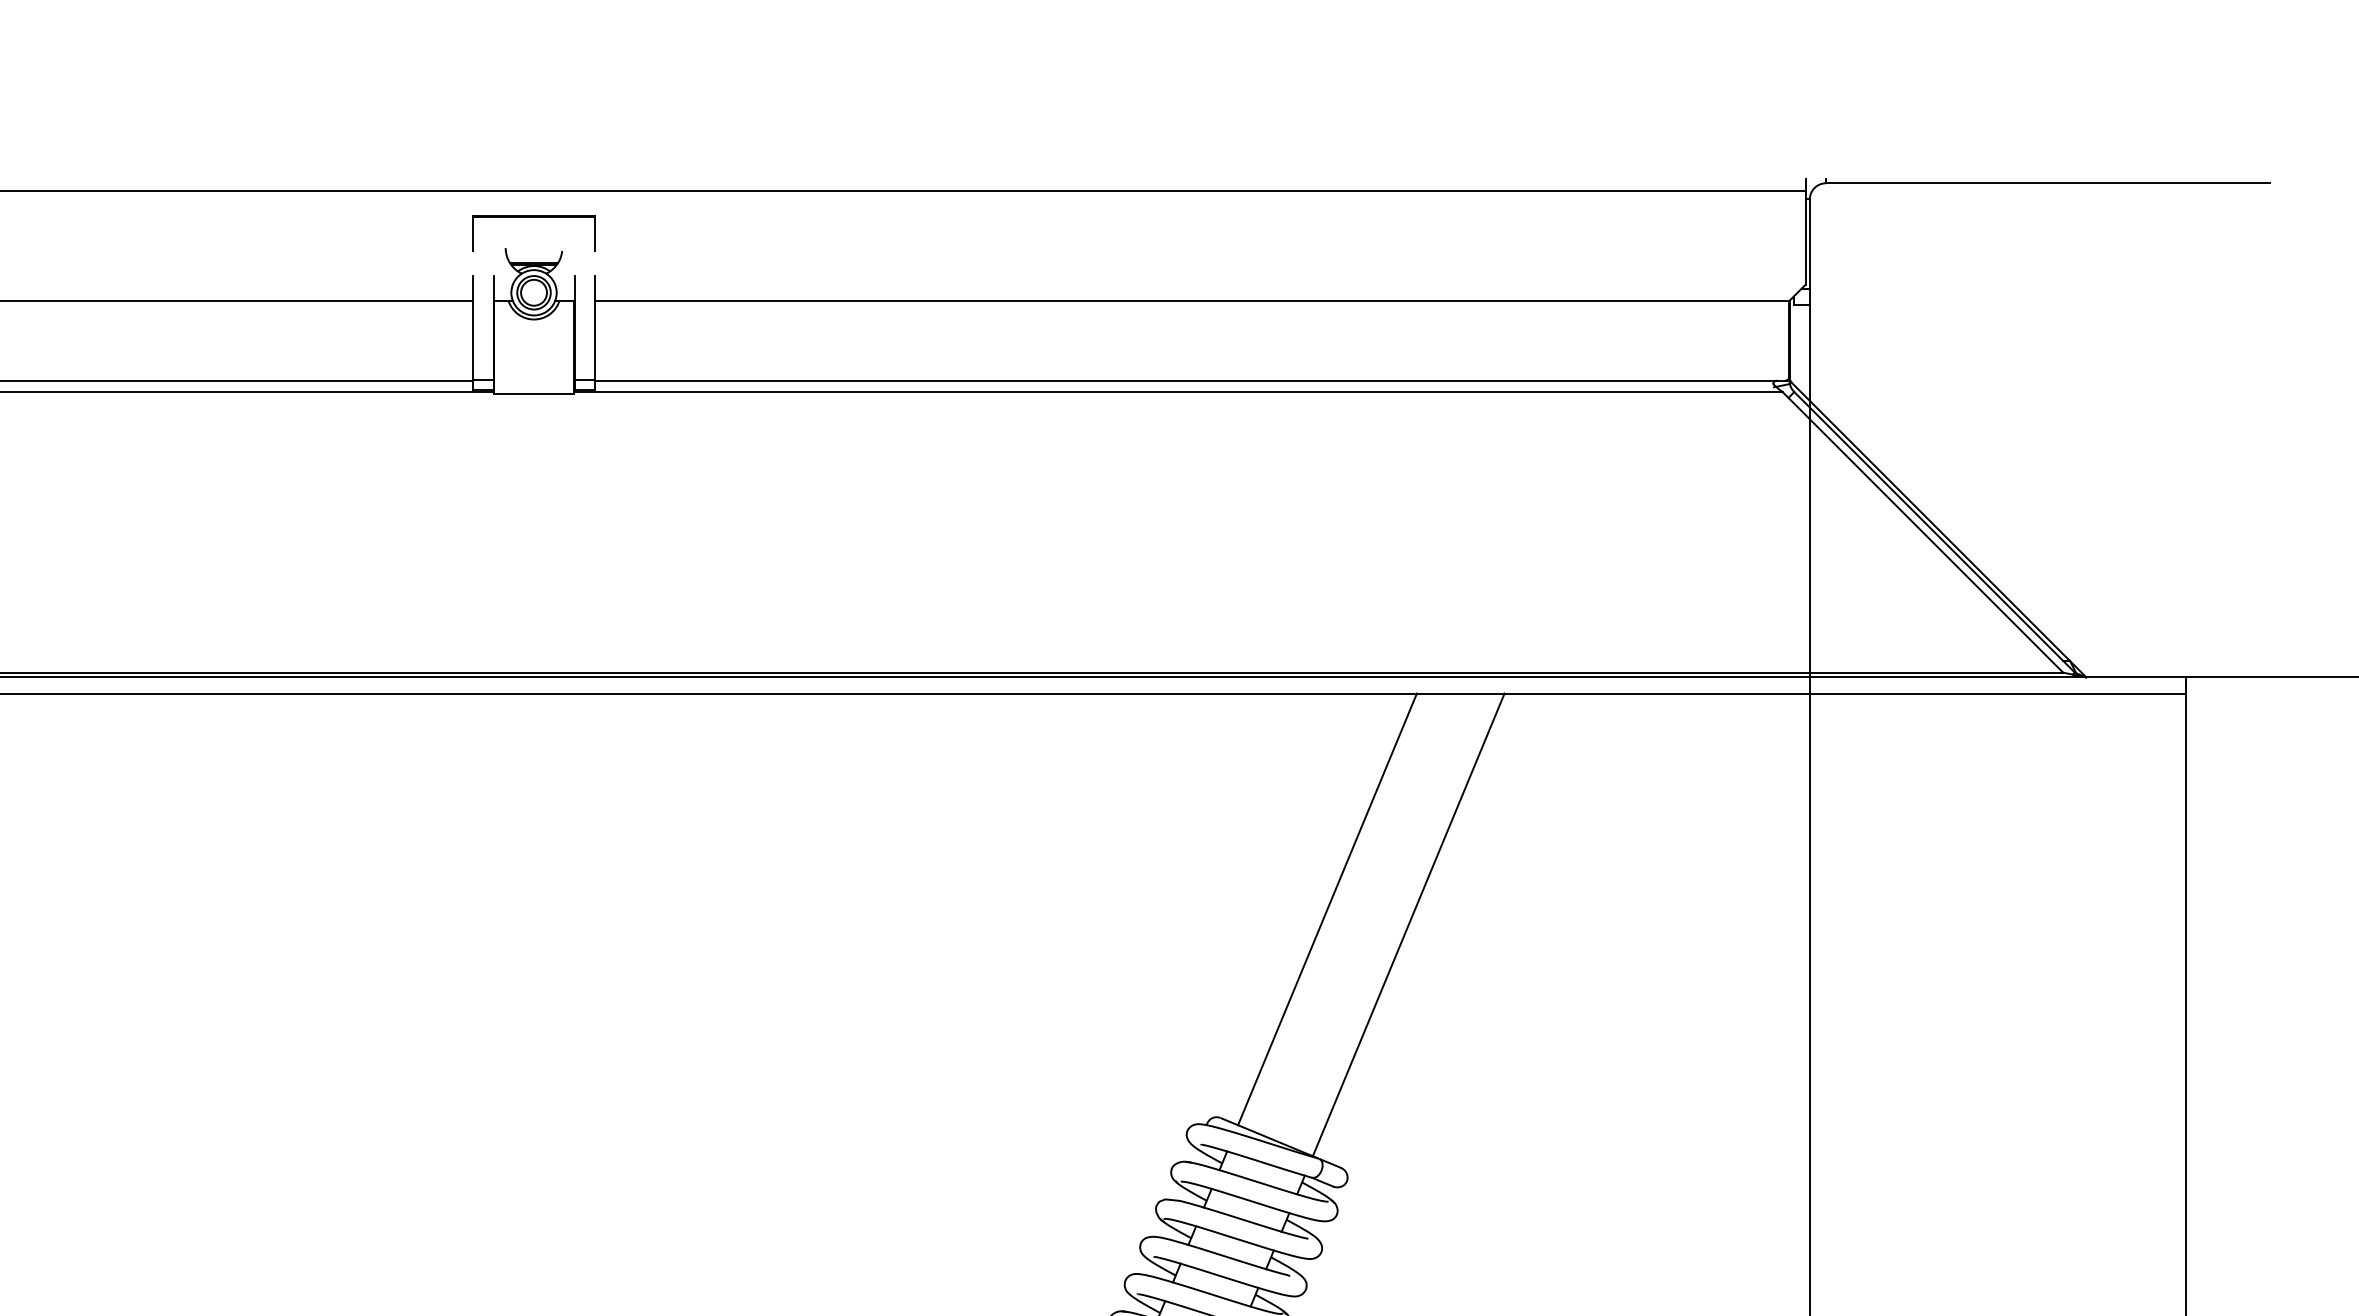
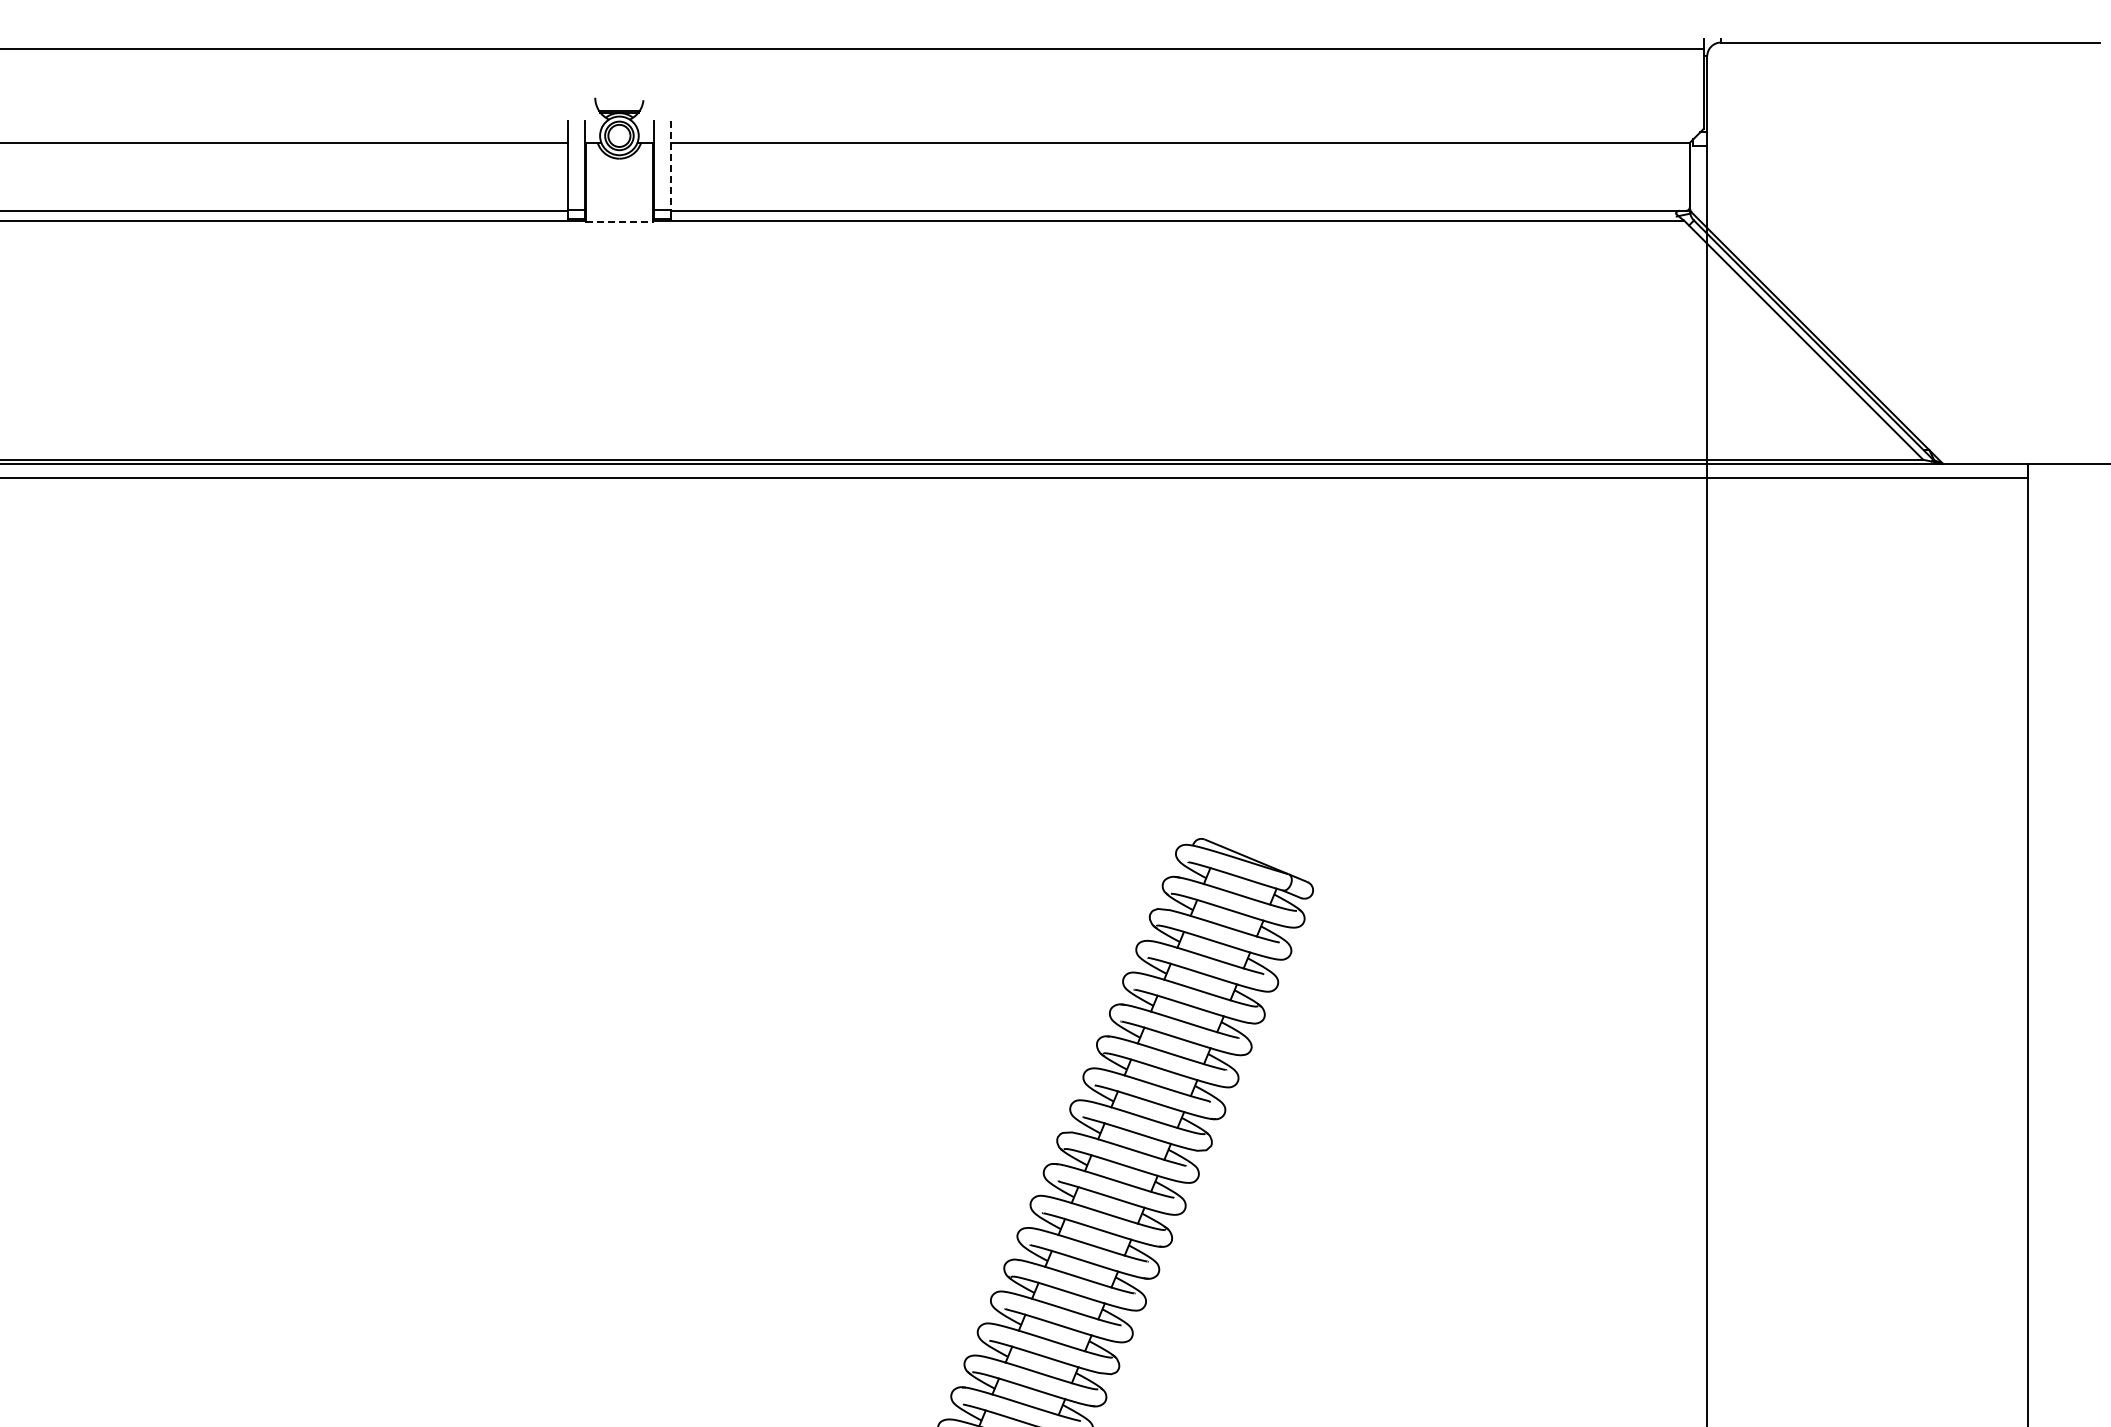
part: (534, 217) -> (619, 71), removed
line: (595, 328) -> (671, 166), solid -> dashed
line: (534, 394) -> (619, 222), solid -> dashed
line: (1326, 909) -> (1295, 661), removed
line: (1407, 924) -> (1364, 674), removed

